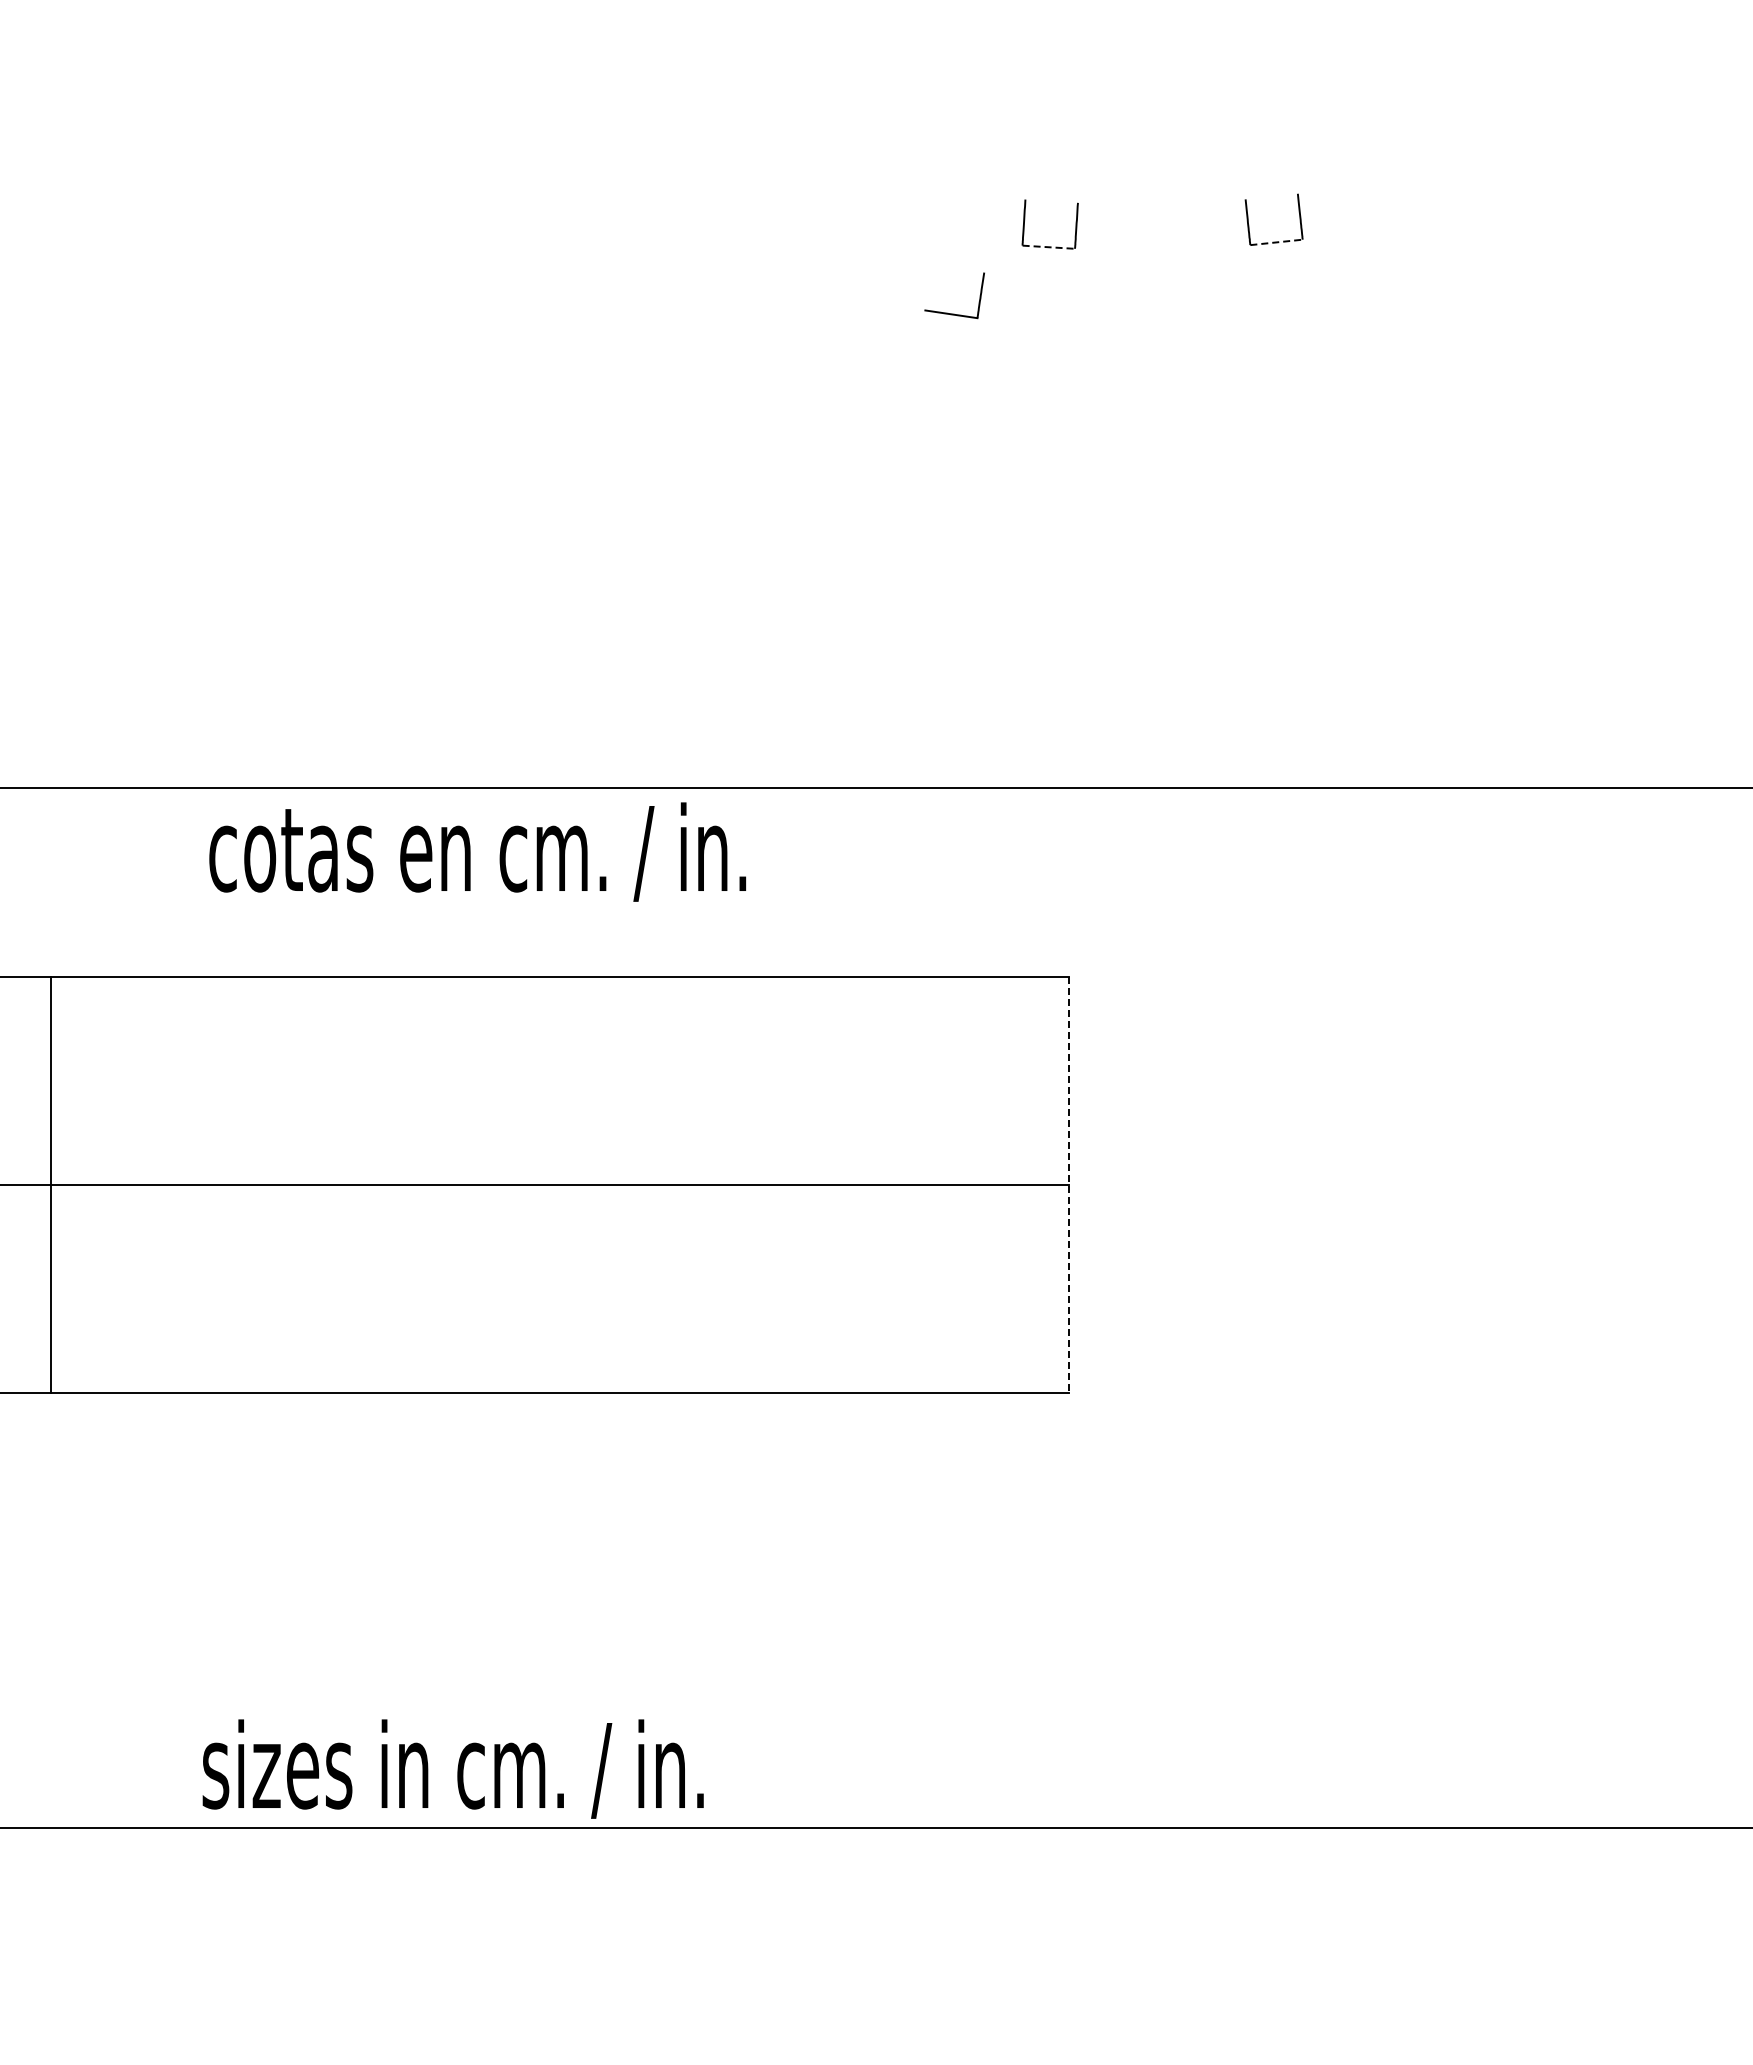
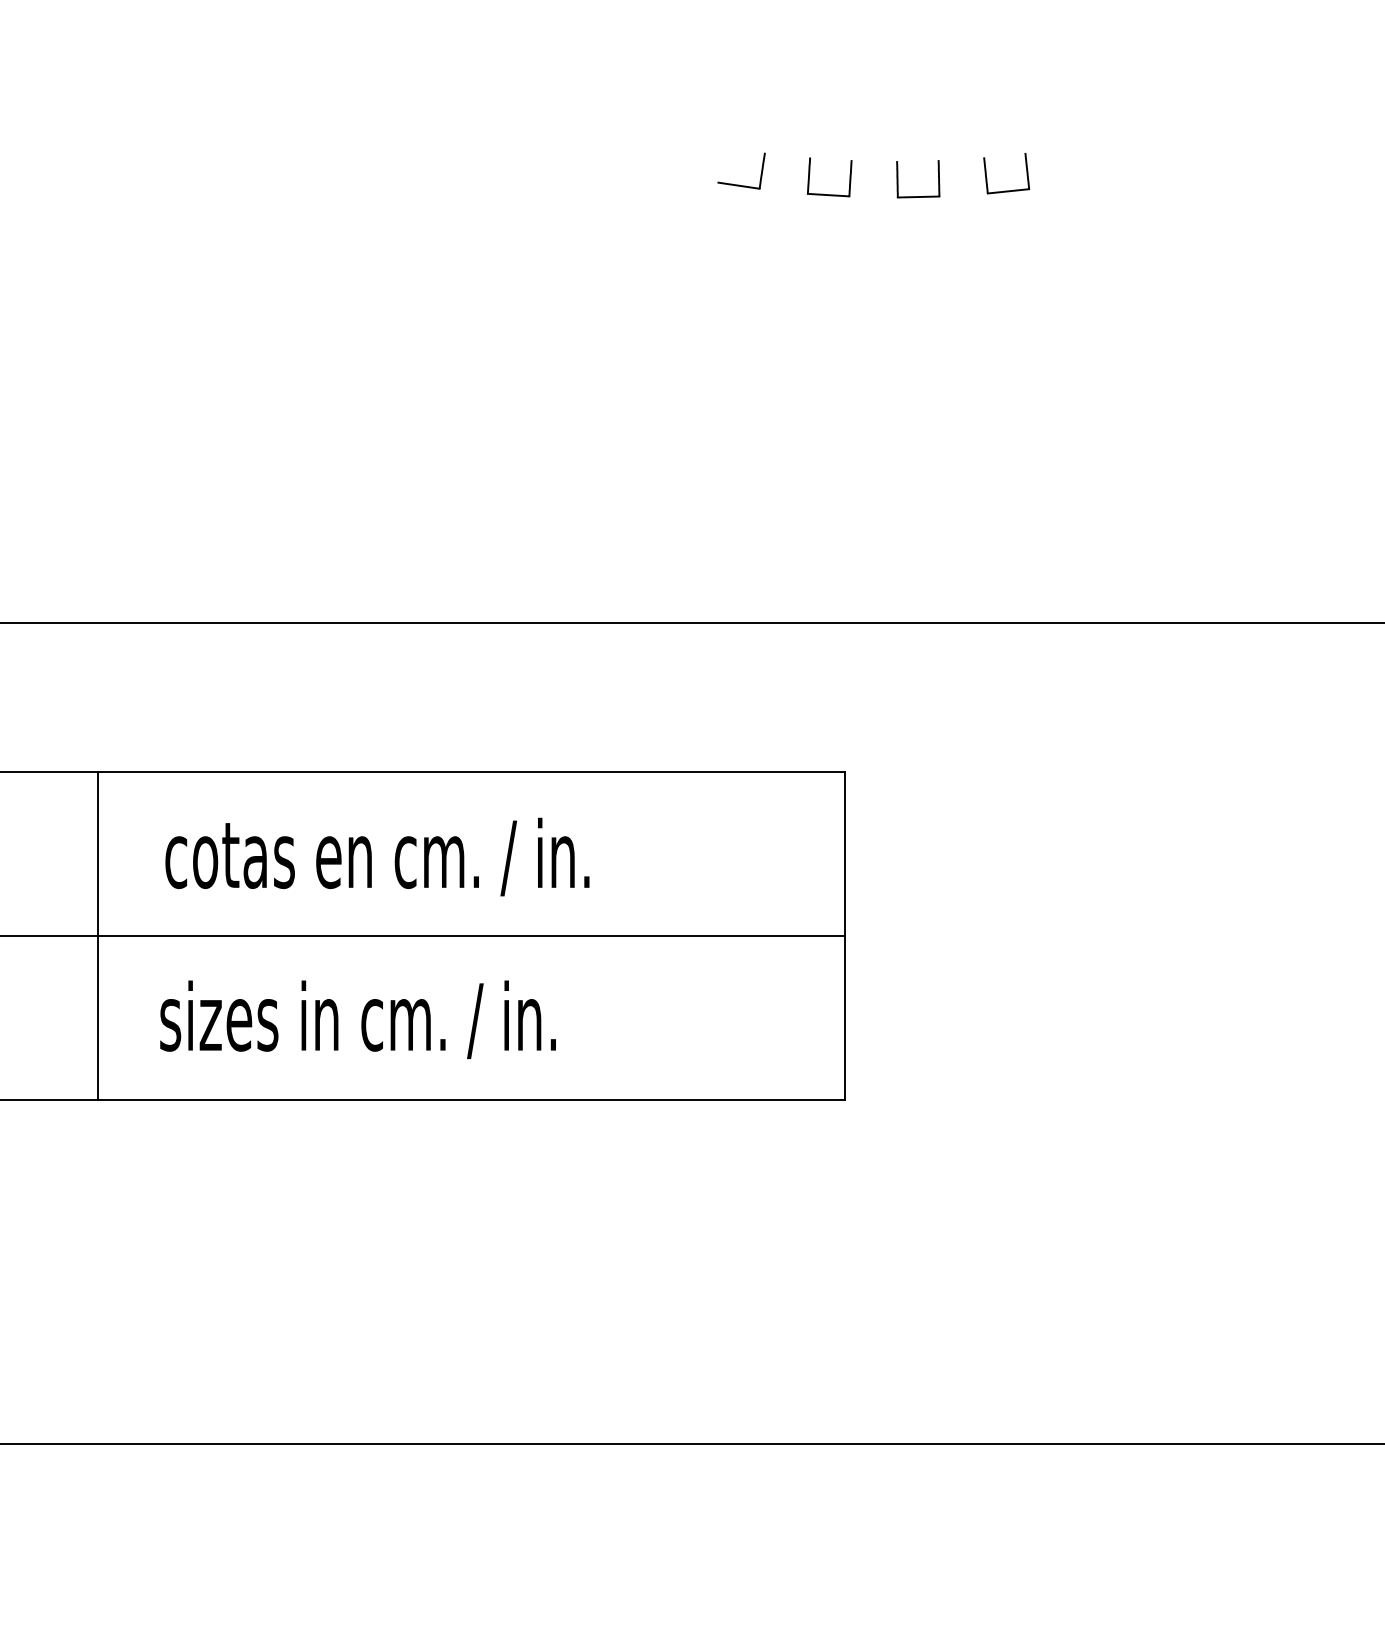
line: (1276, 242) -> (1008, 191), dashed -> solid
line: (1049, 247) -> (829, 195), dashed -> solid
part: (1161, 248) -> (917, 196), added
part: (954, 313) -> (741, 185), moved
text: (477, 851) -> (377, 856), moved
line: (50, 1185) -> (97, 936), moved
line: (1068, 1185) -> (844, 936), dashed -> solid
text: (452, 1768) -> (357, 1019), moved

